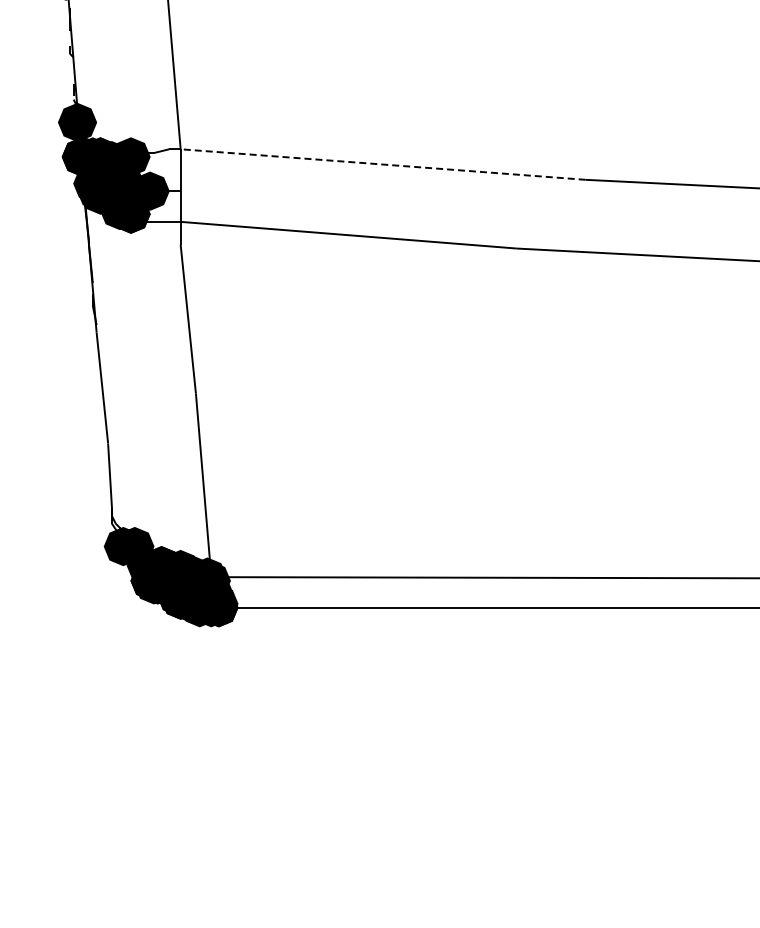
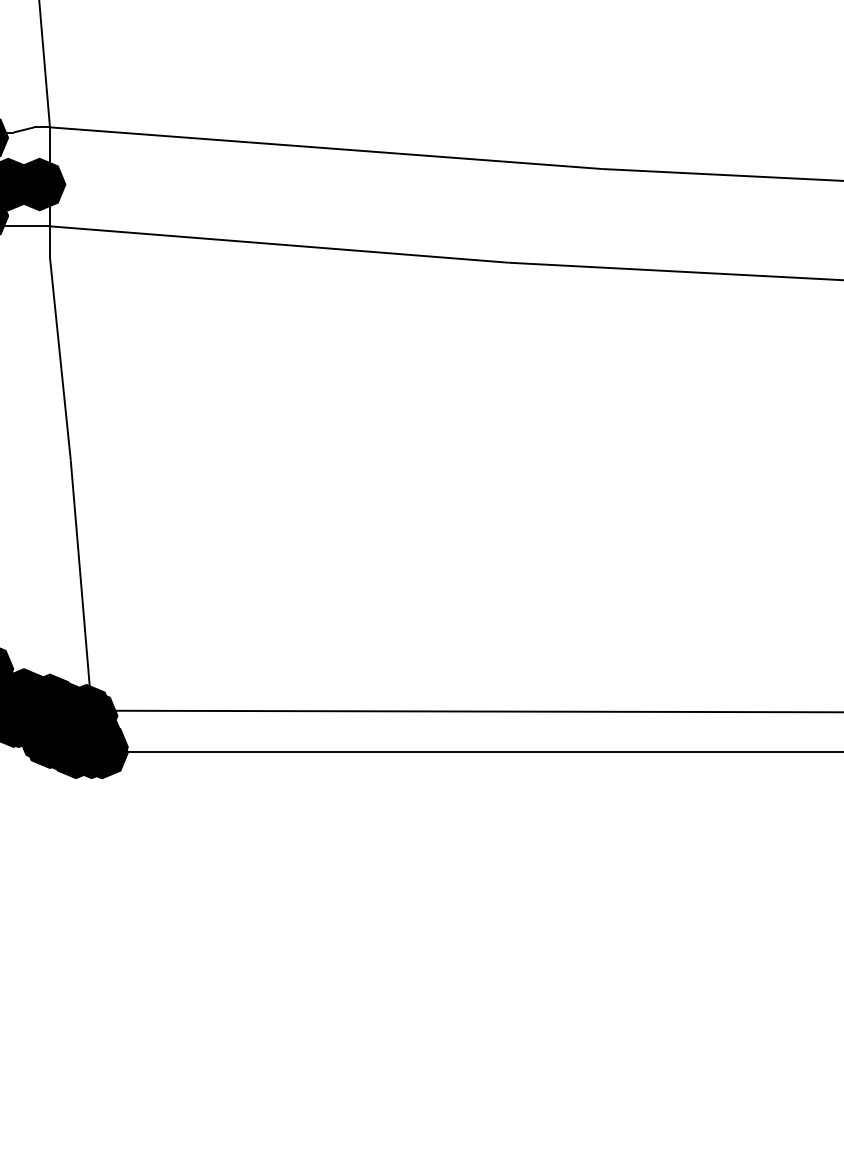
line: (382, 164) -> (325, 148), dashed -> solid
fill: (172, 190) -> (38, 183), added

